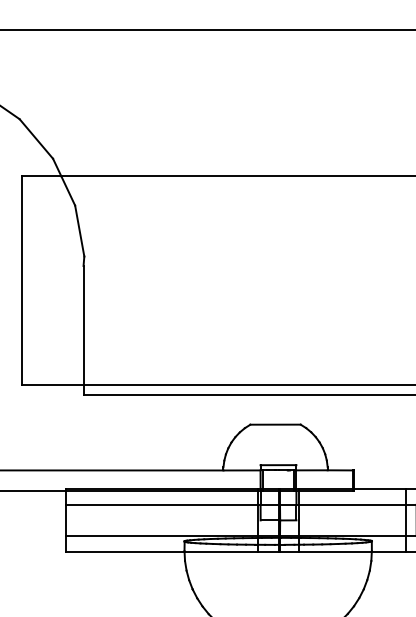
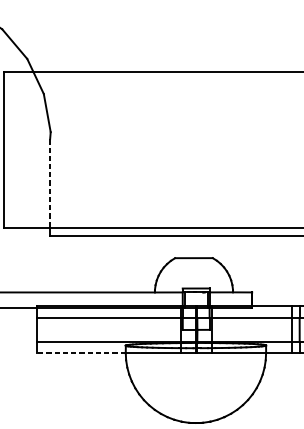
line: (83, 325) -> (50, 183), solid -> dashed
line: (125, 551) -> (81, 353), solid -> dashed

